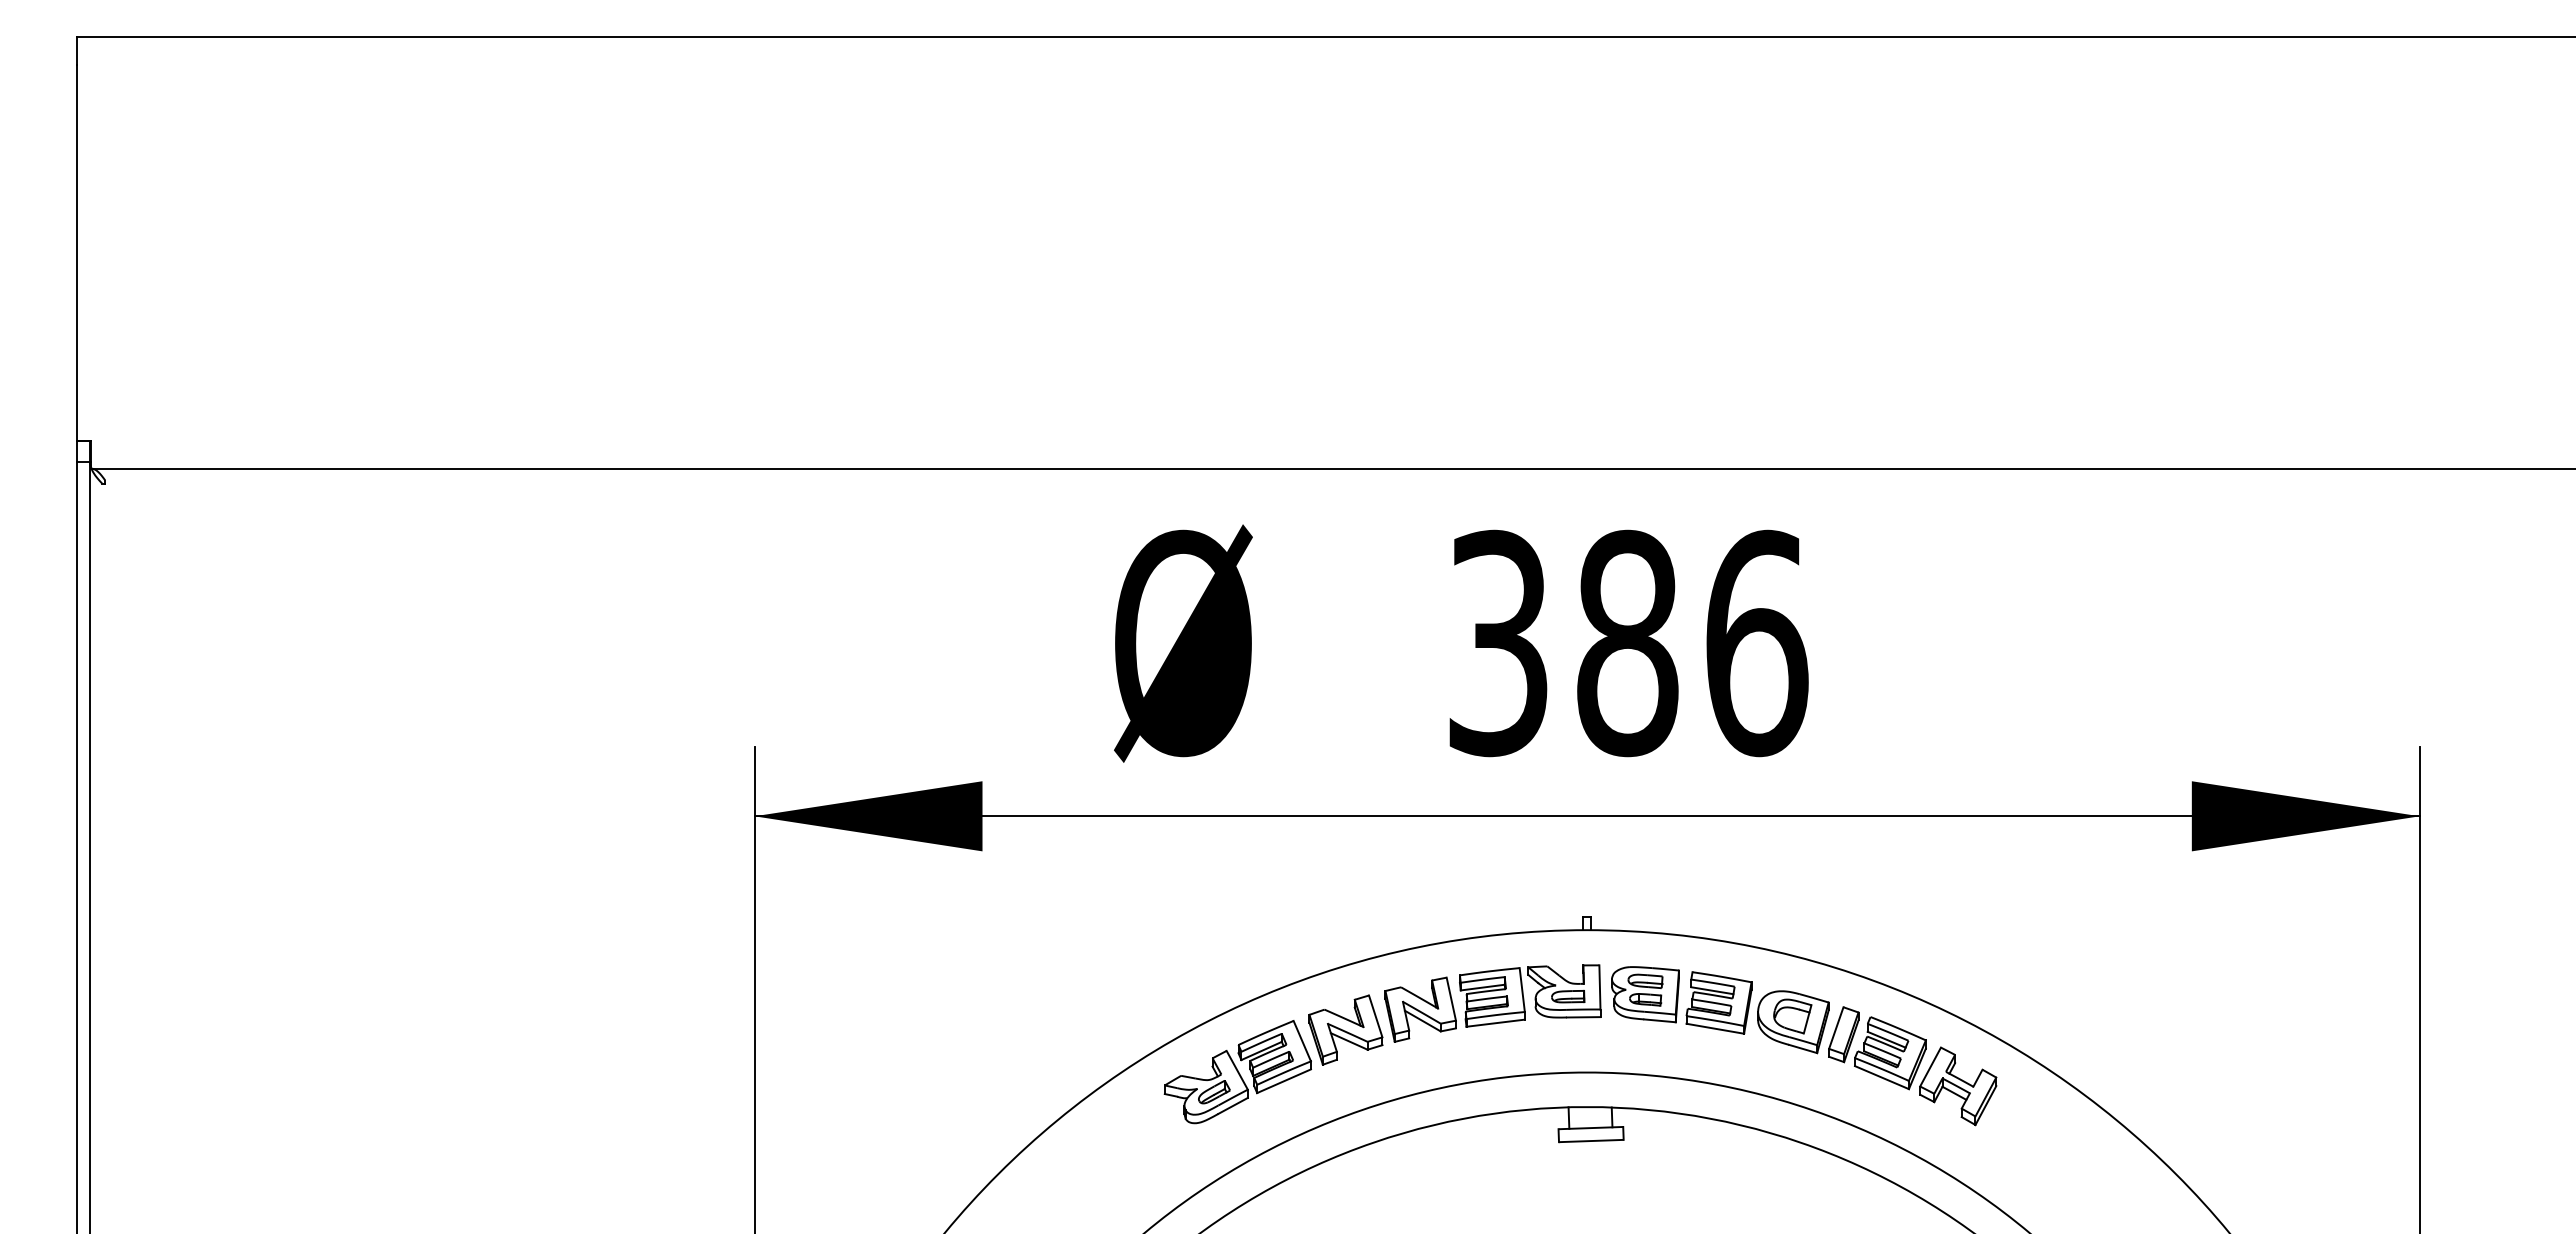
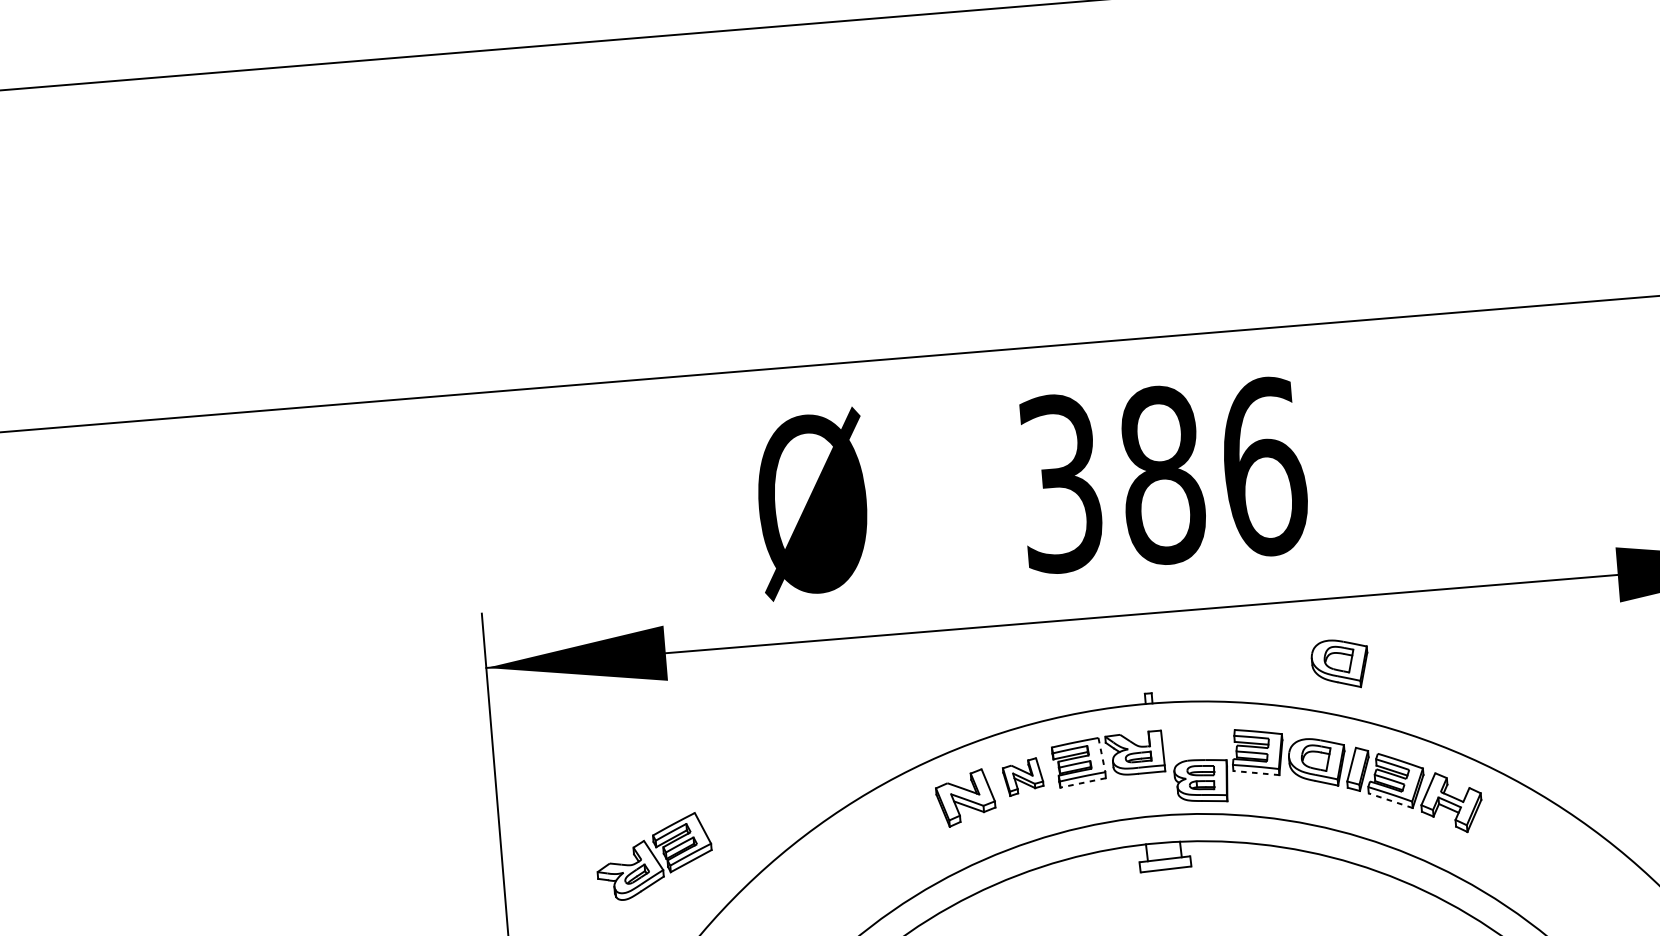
part: (1832, 900) -> (1340, 664), added
line: (1522, 990) -> (1102, 755), solid -> dashed
part: (1645, 994) -> (1201, 781), moved
part: (1420, 1009) -> (1023, 776), size x0.7
line: (1495, 1023) -> (1083, 783), solid -> dashed
line: (1714, 1028) -> (1255, 772), solid -> dashed
part: (1237, 1072) -> (653, 857), moved
line: (1881, 1077) -> (1390, 800), solid -> dashed

